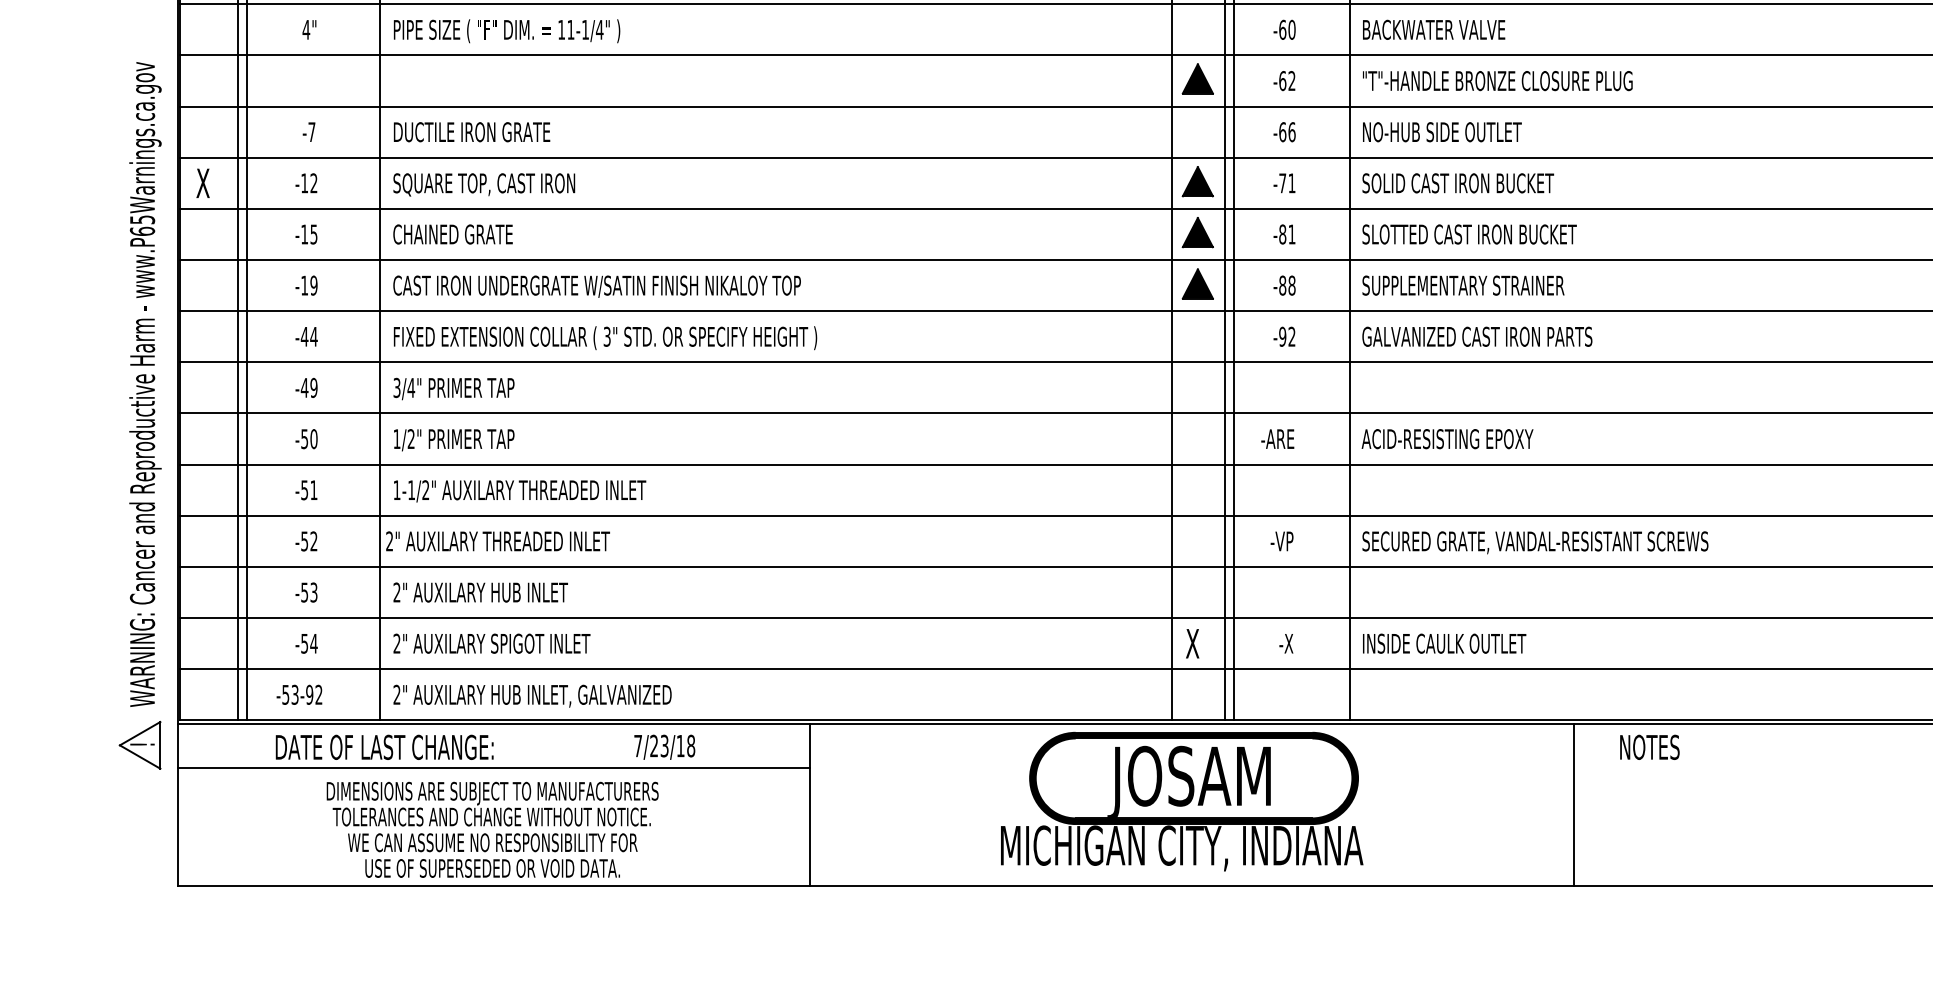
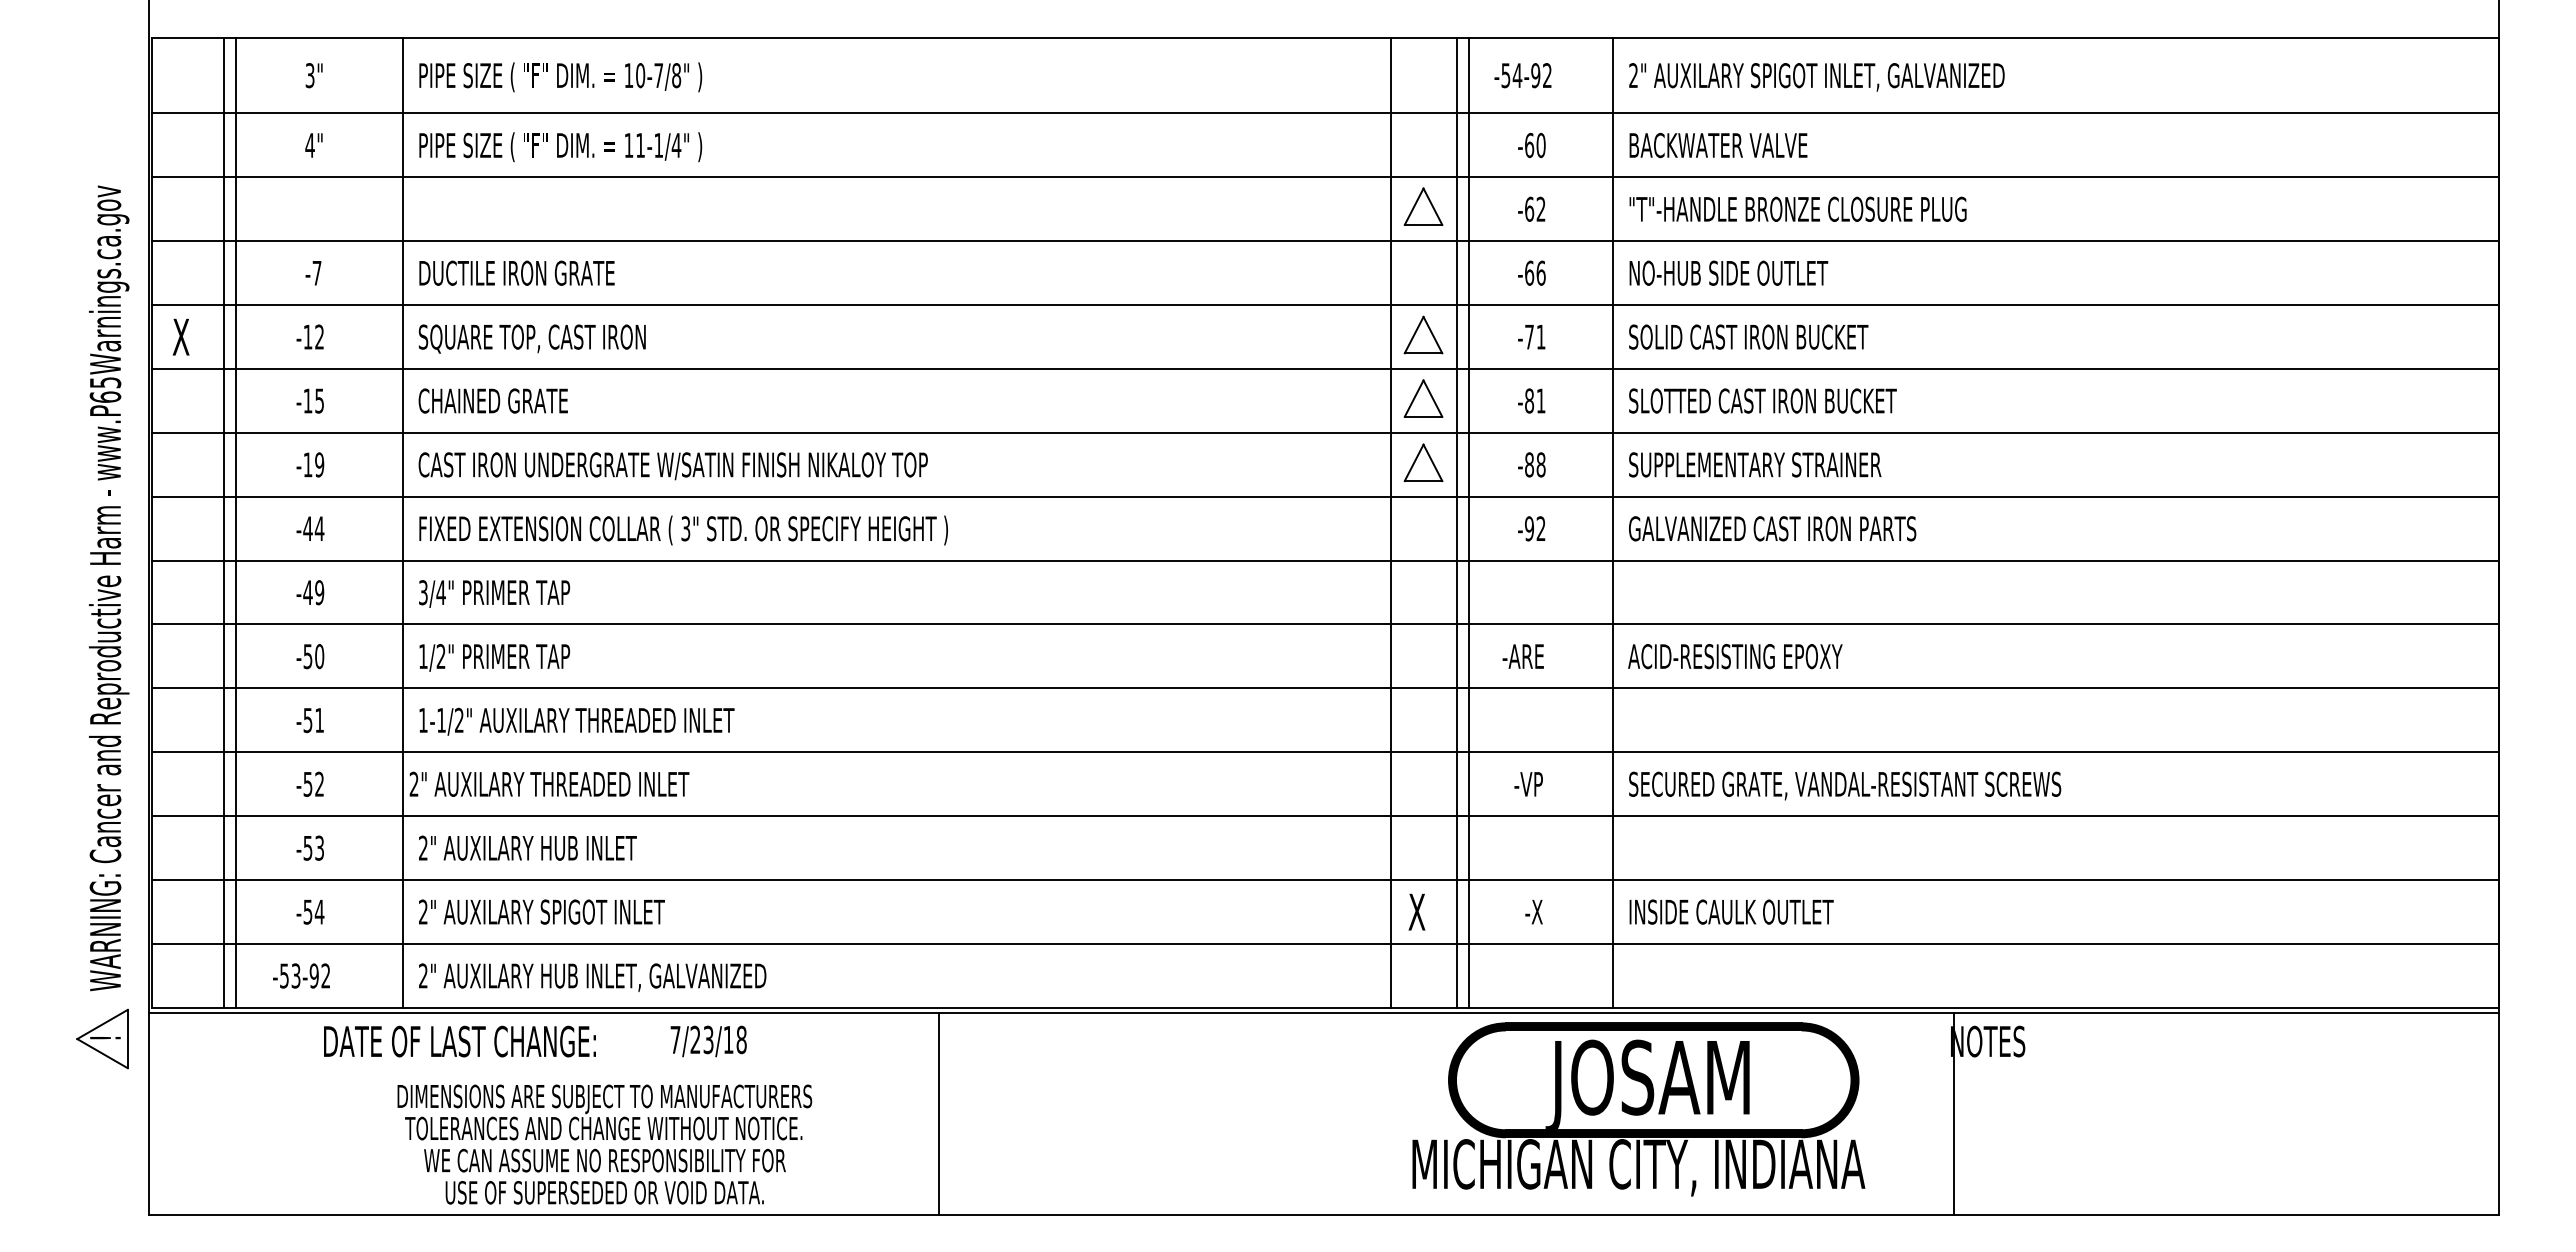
fill: (1197, 78) -> (1423, 206), removed
fill: (1197, 181) -> (1423, 334), removed
fill: (1197, 232) -> (1423, 398), removed
fill: (1197, 283) -> (1423, 462), removed
text: (384, 747) -> (459, 1041), moved
text: (664, 747) -> (708, 1041), moved
line: (493, 768) -> (543, 1067), removed
part: (1181, 801) -> (1638, 1109), moved
line: (1574, 804) -> (1954, 1113), moved
text: (492, 829) -> (604, 1144), moved

